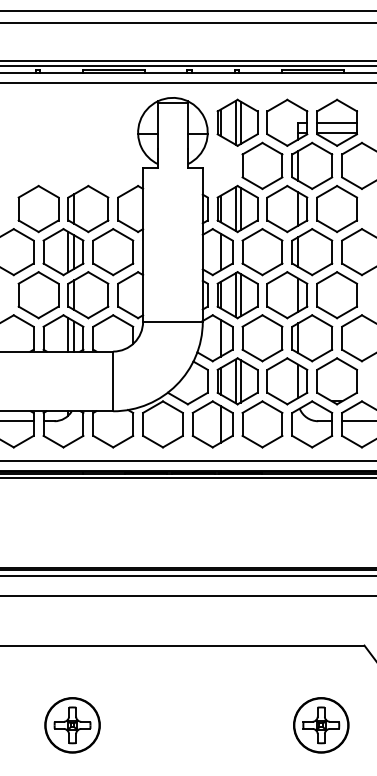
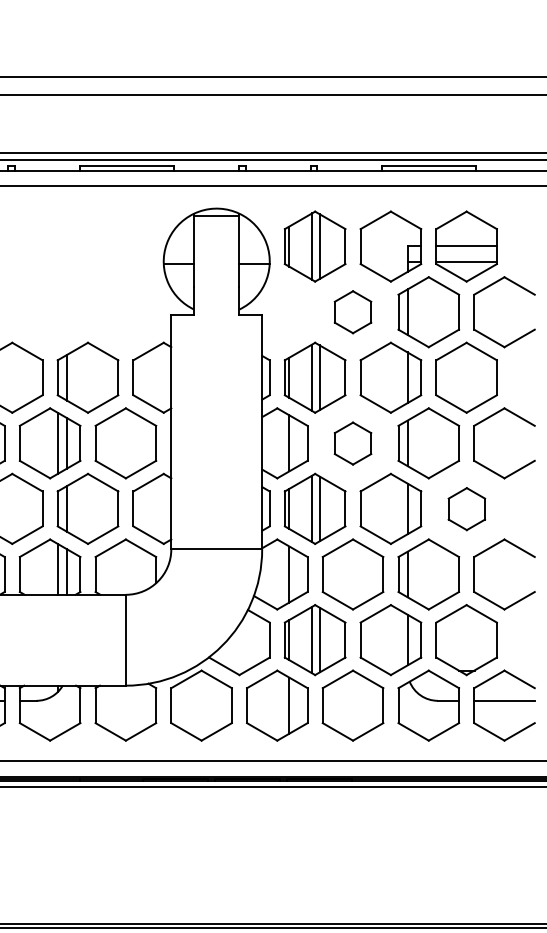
part: (262, 165) -> (353, 311), size x0.6
part: (262, 252) -> (353, 443), size x0.6
part: (337, 295) -> (467, 509), size x0.6

